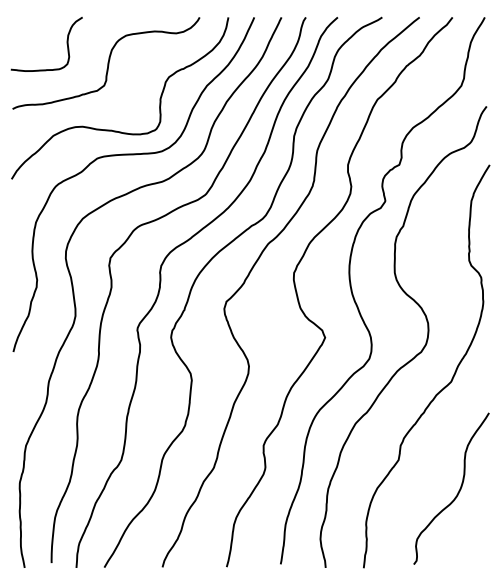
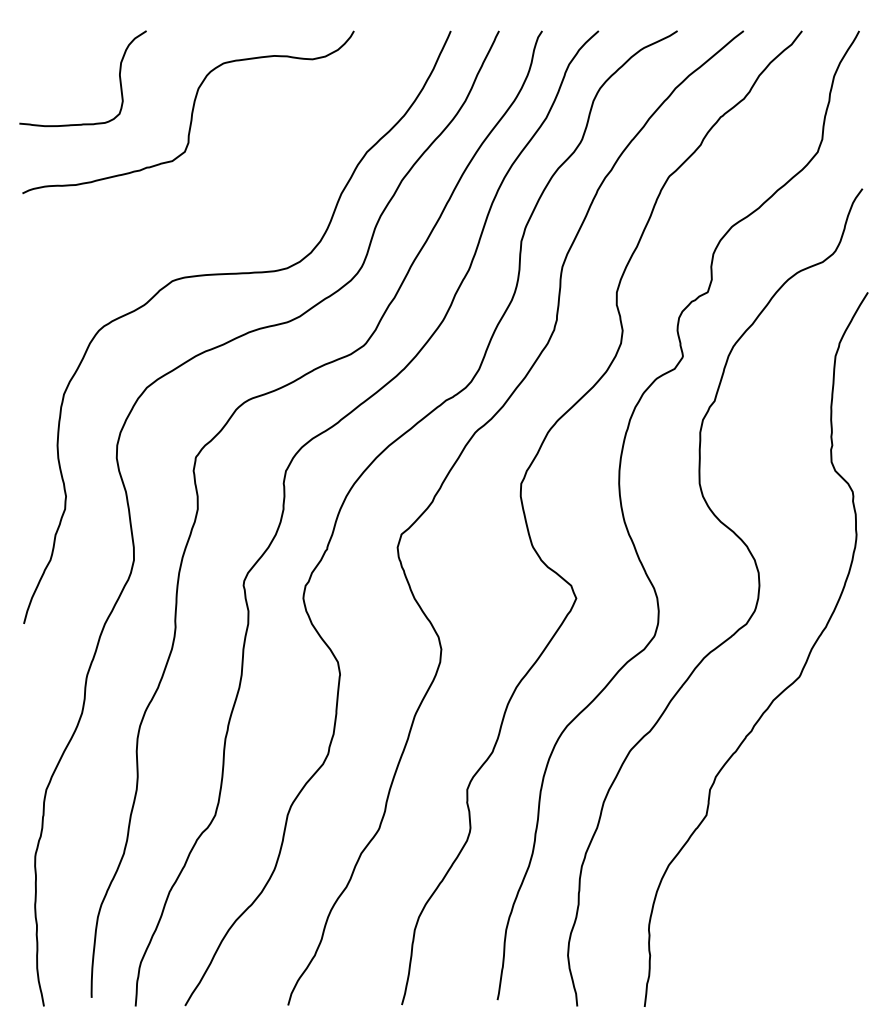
curve: (116, 130) -> (206, 231), removed
curve: (457, 492) -> (810, 872), removed

